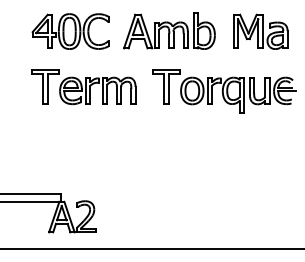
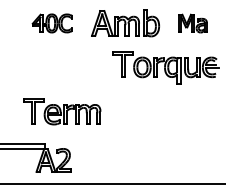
part: (70, 31) -> (52, 23), size x0.7
part: (260, 31) -> (192, 23), size x0.7
part: (83, 87) -> (61, 112), moved

